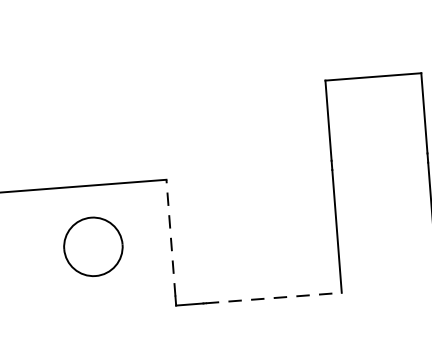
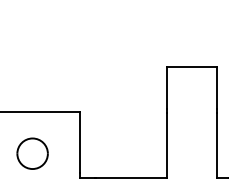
line: (171, 238) -> (80, 142), dashed -> solid
part: (93, 246) -> (32, 153), moved
line: (273, 297) -> (131, 177), dashed -> solid

